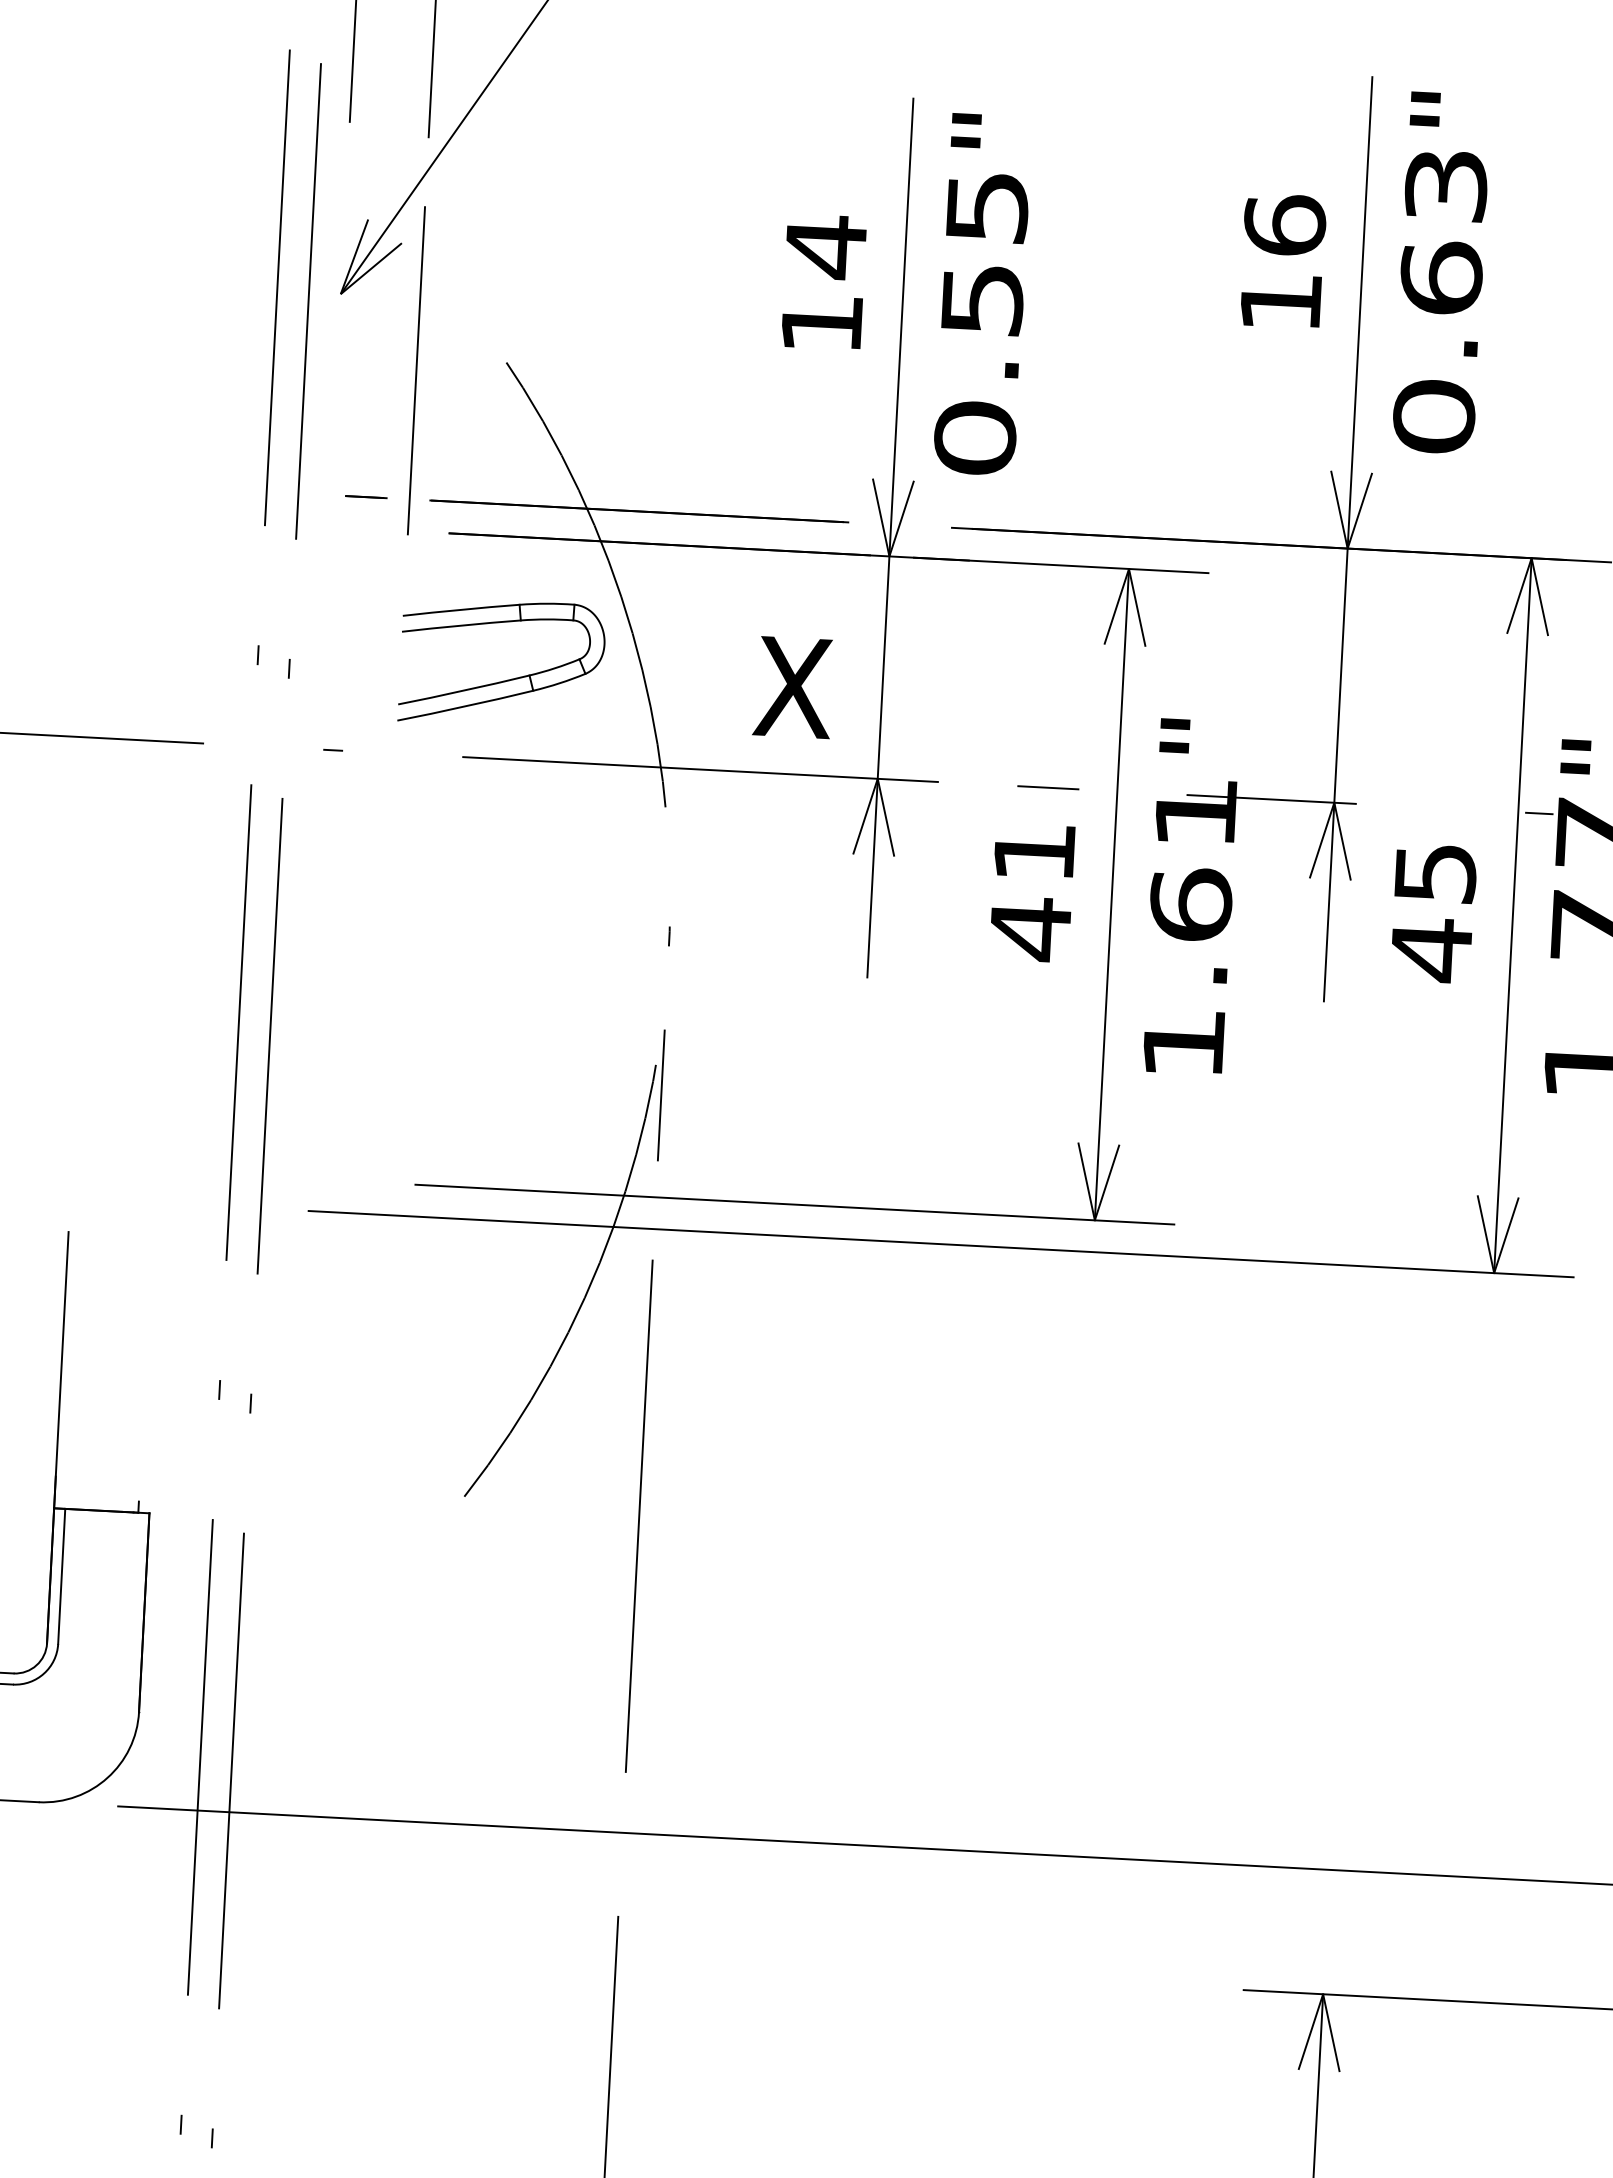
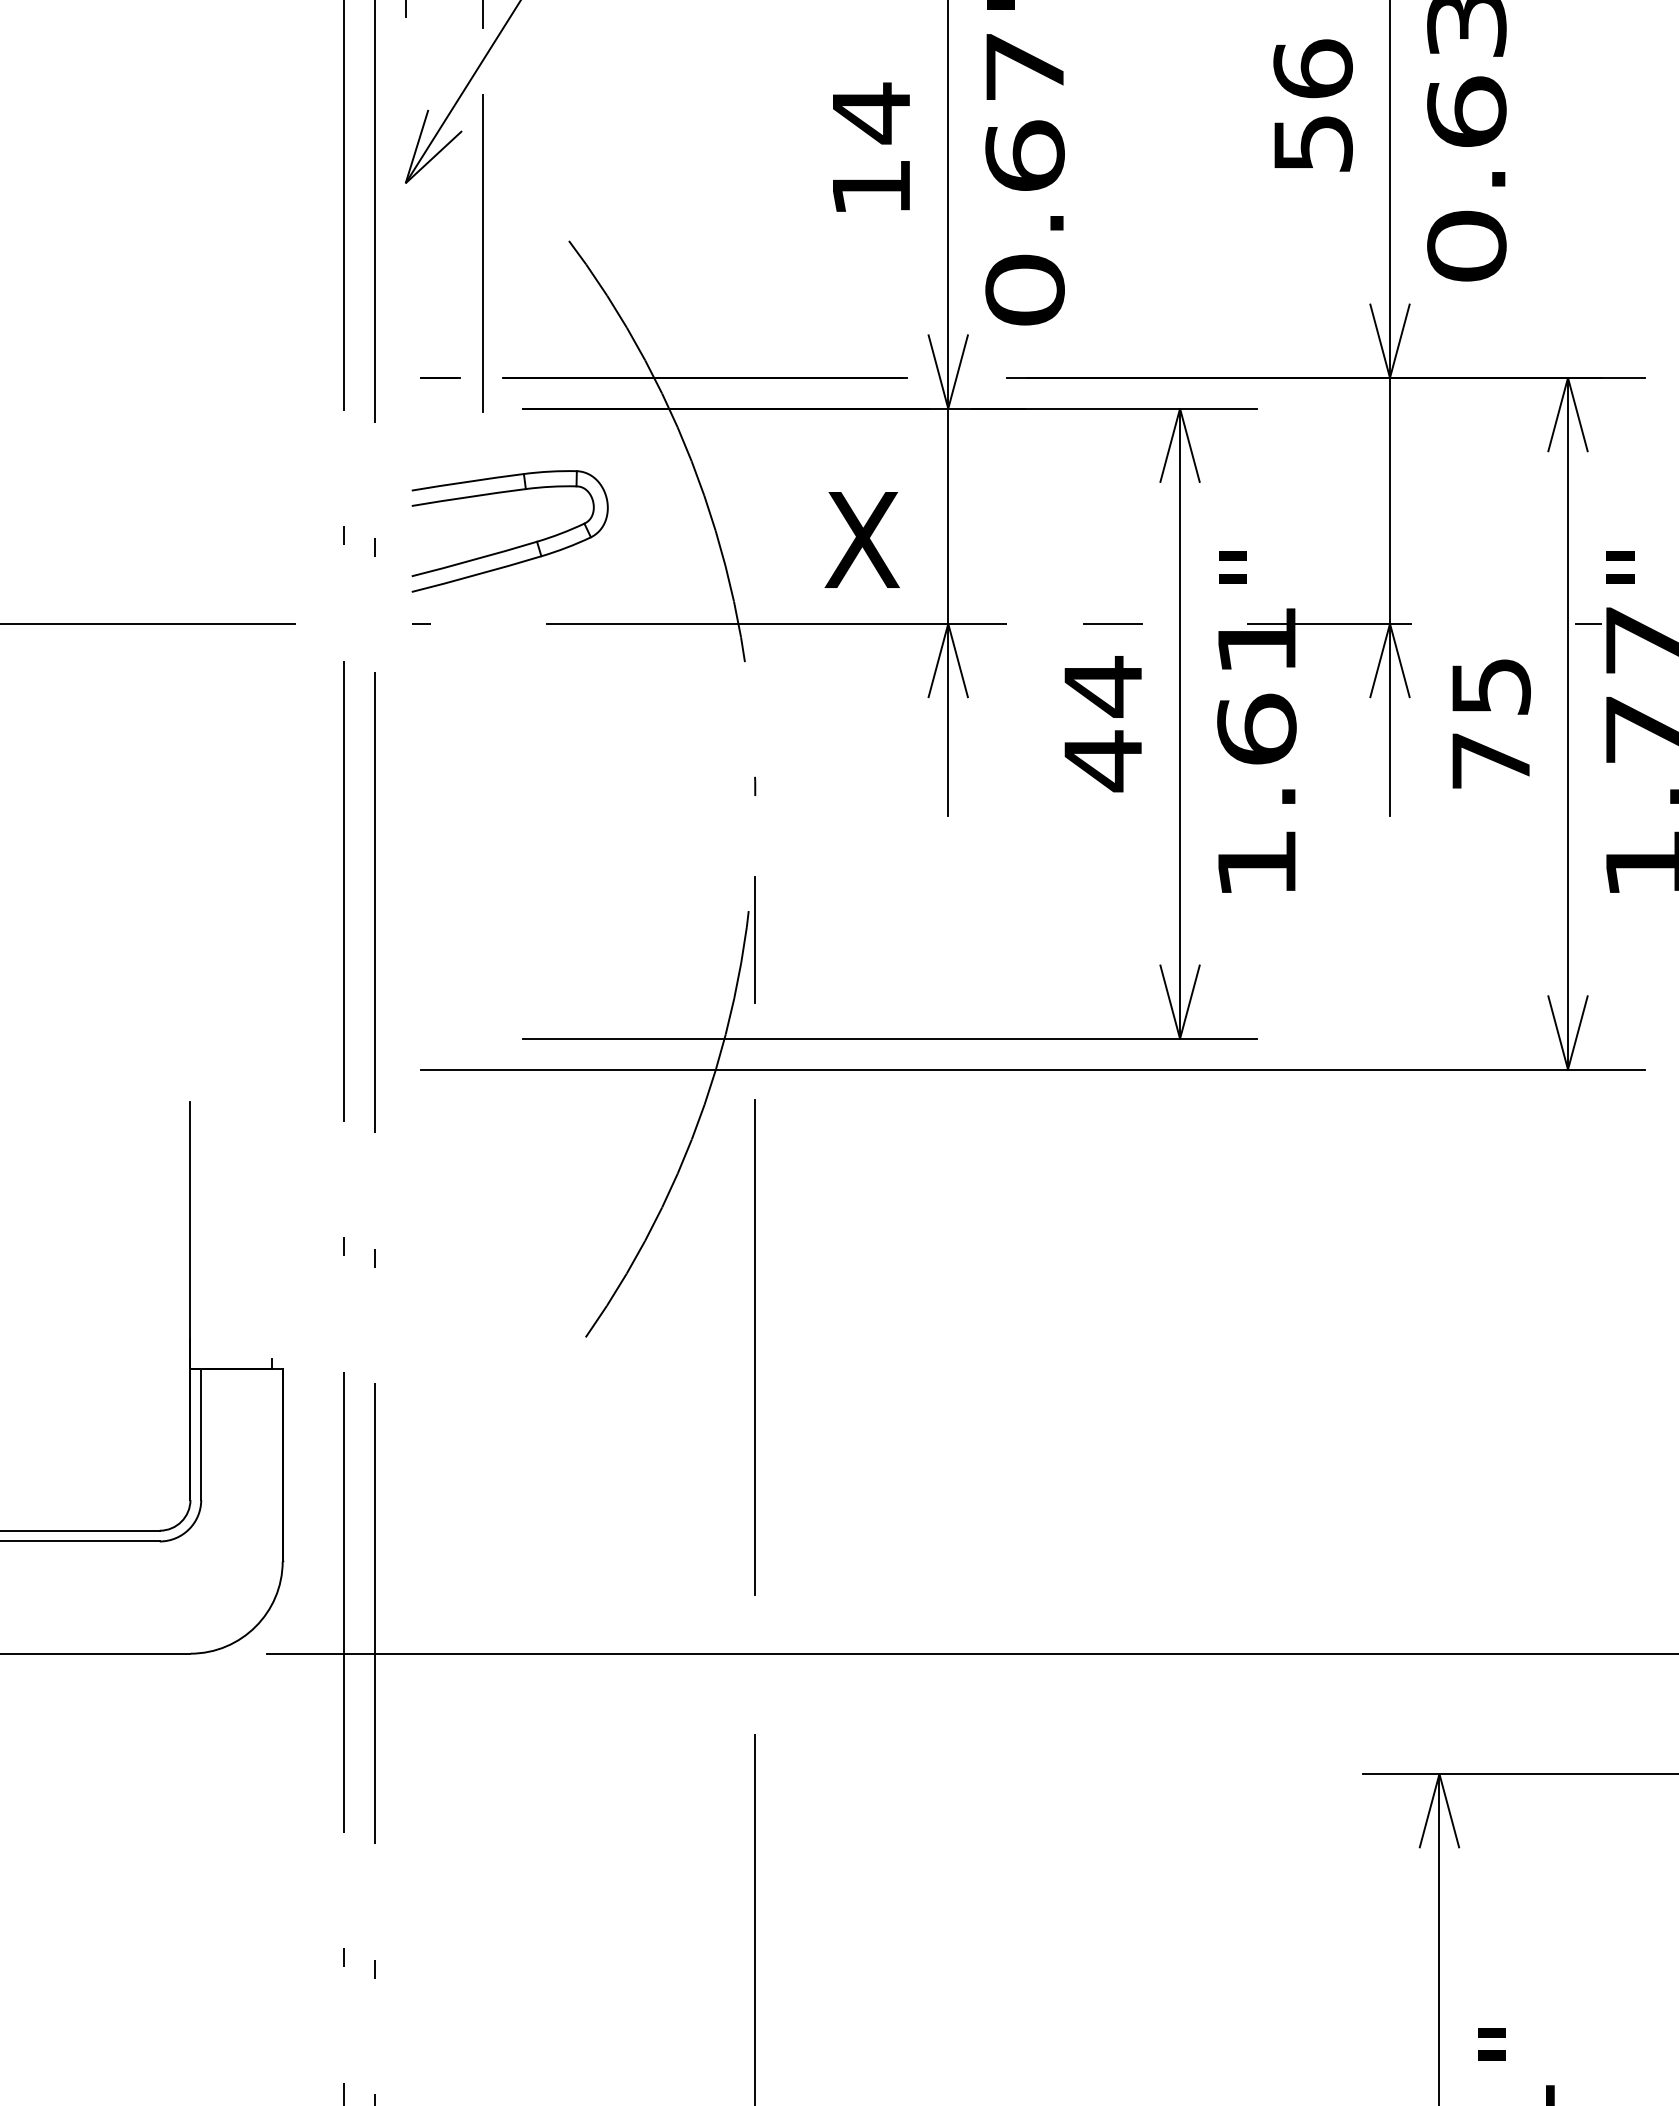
text: (984, 254) -> (1024, 112), 0.55 -> 0.67
text: (1281, 302) -> (1313, 143), 16 -> 56
part: (504, 680) -> (513, 547), moved
text: (1033, 851) -> (1102, 686), 41 -> 44
text: (1430, 950) -> (1490, 761), 45 -> 75

